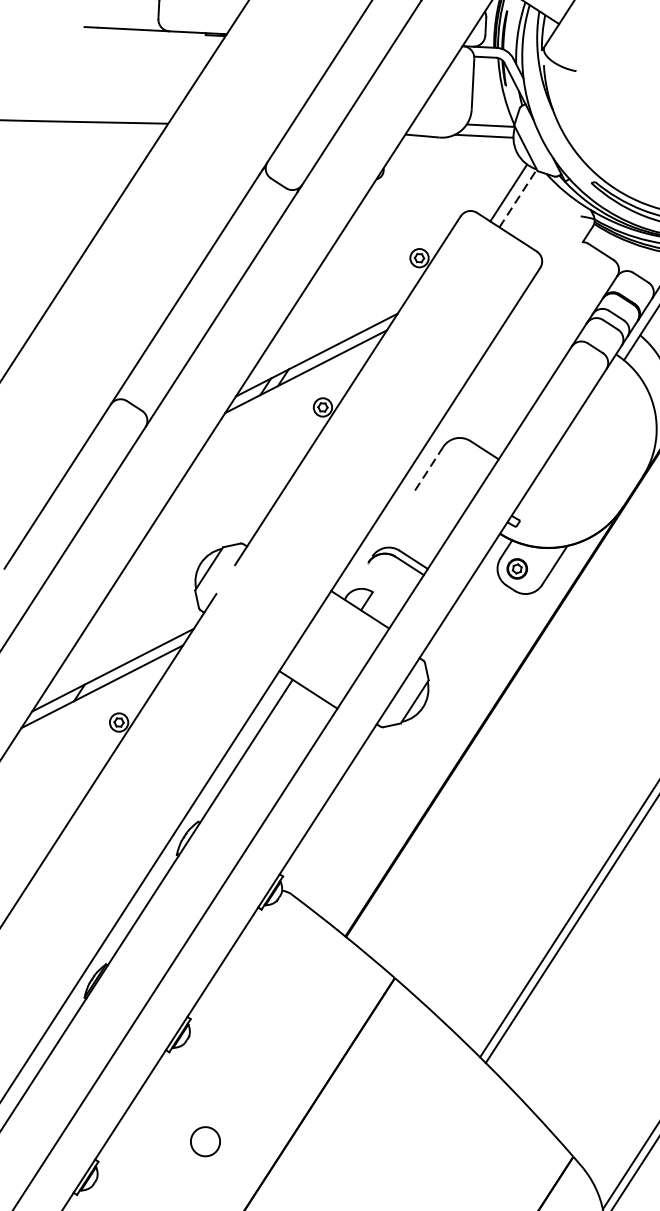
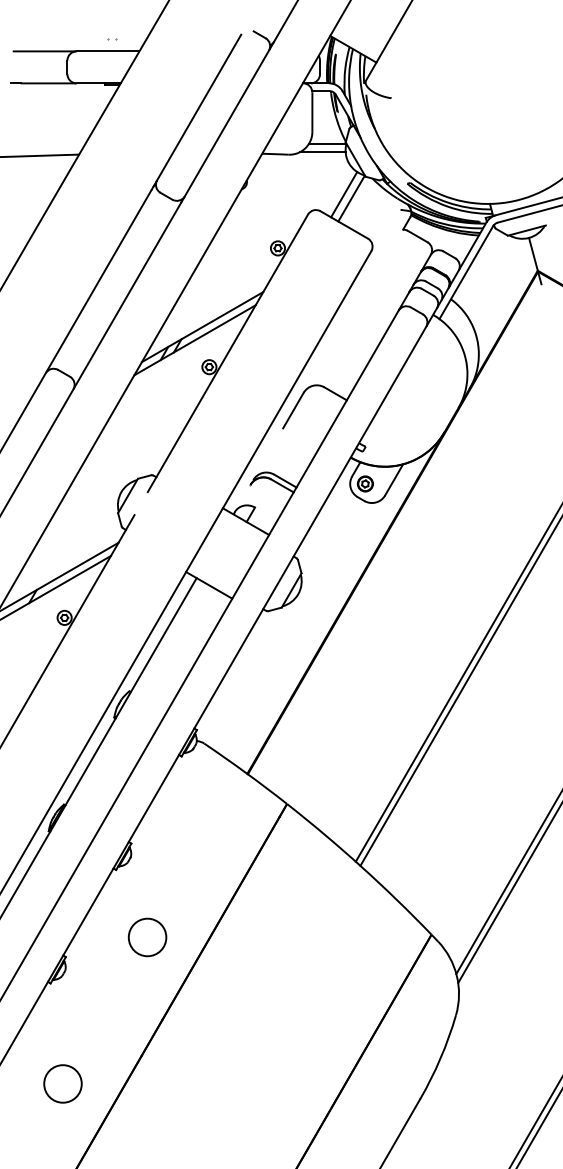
line: (517, 198) -> (351, 198), dashed -> solid
line: (428, 470) -> (293, 411), dashed -> solid
circle: (205, 1141) -> (147, 937), size x1.67

